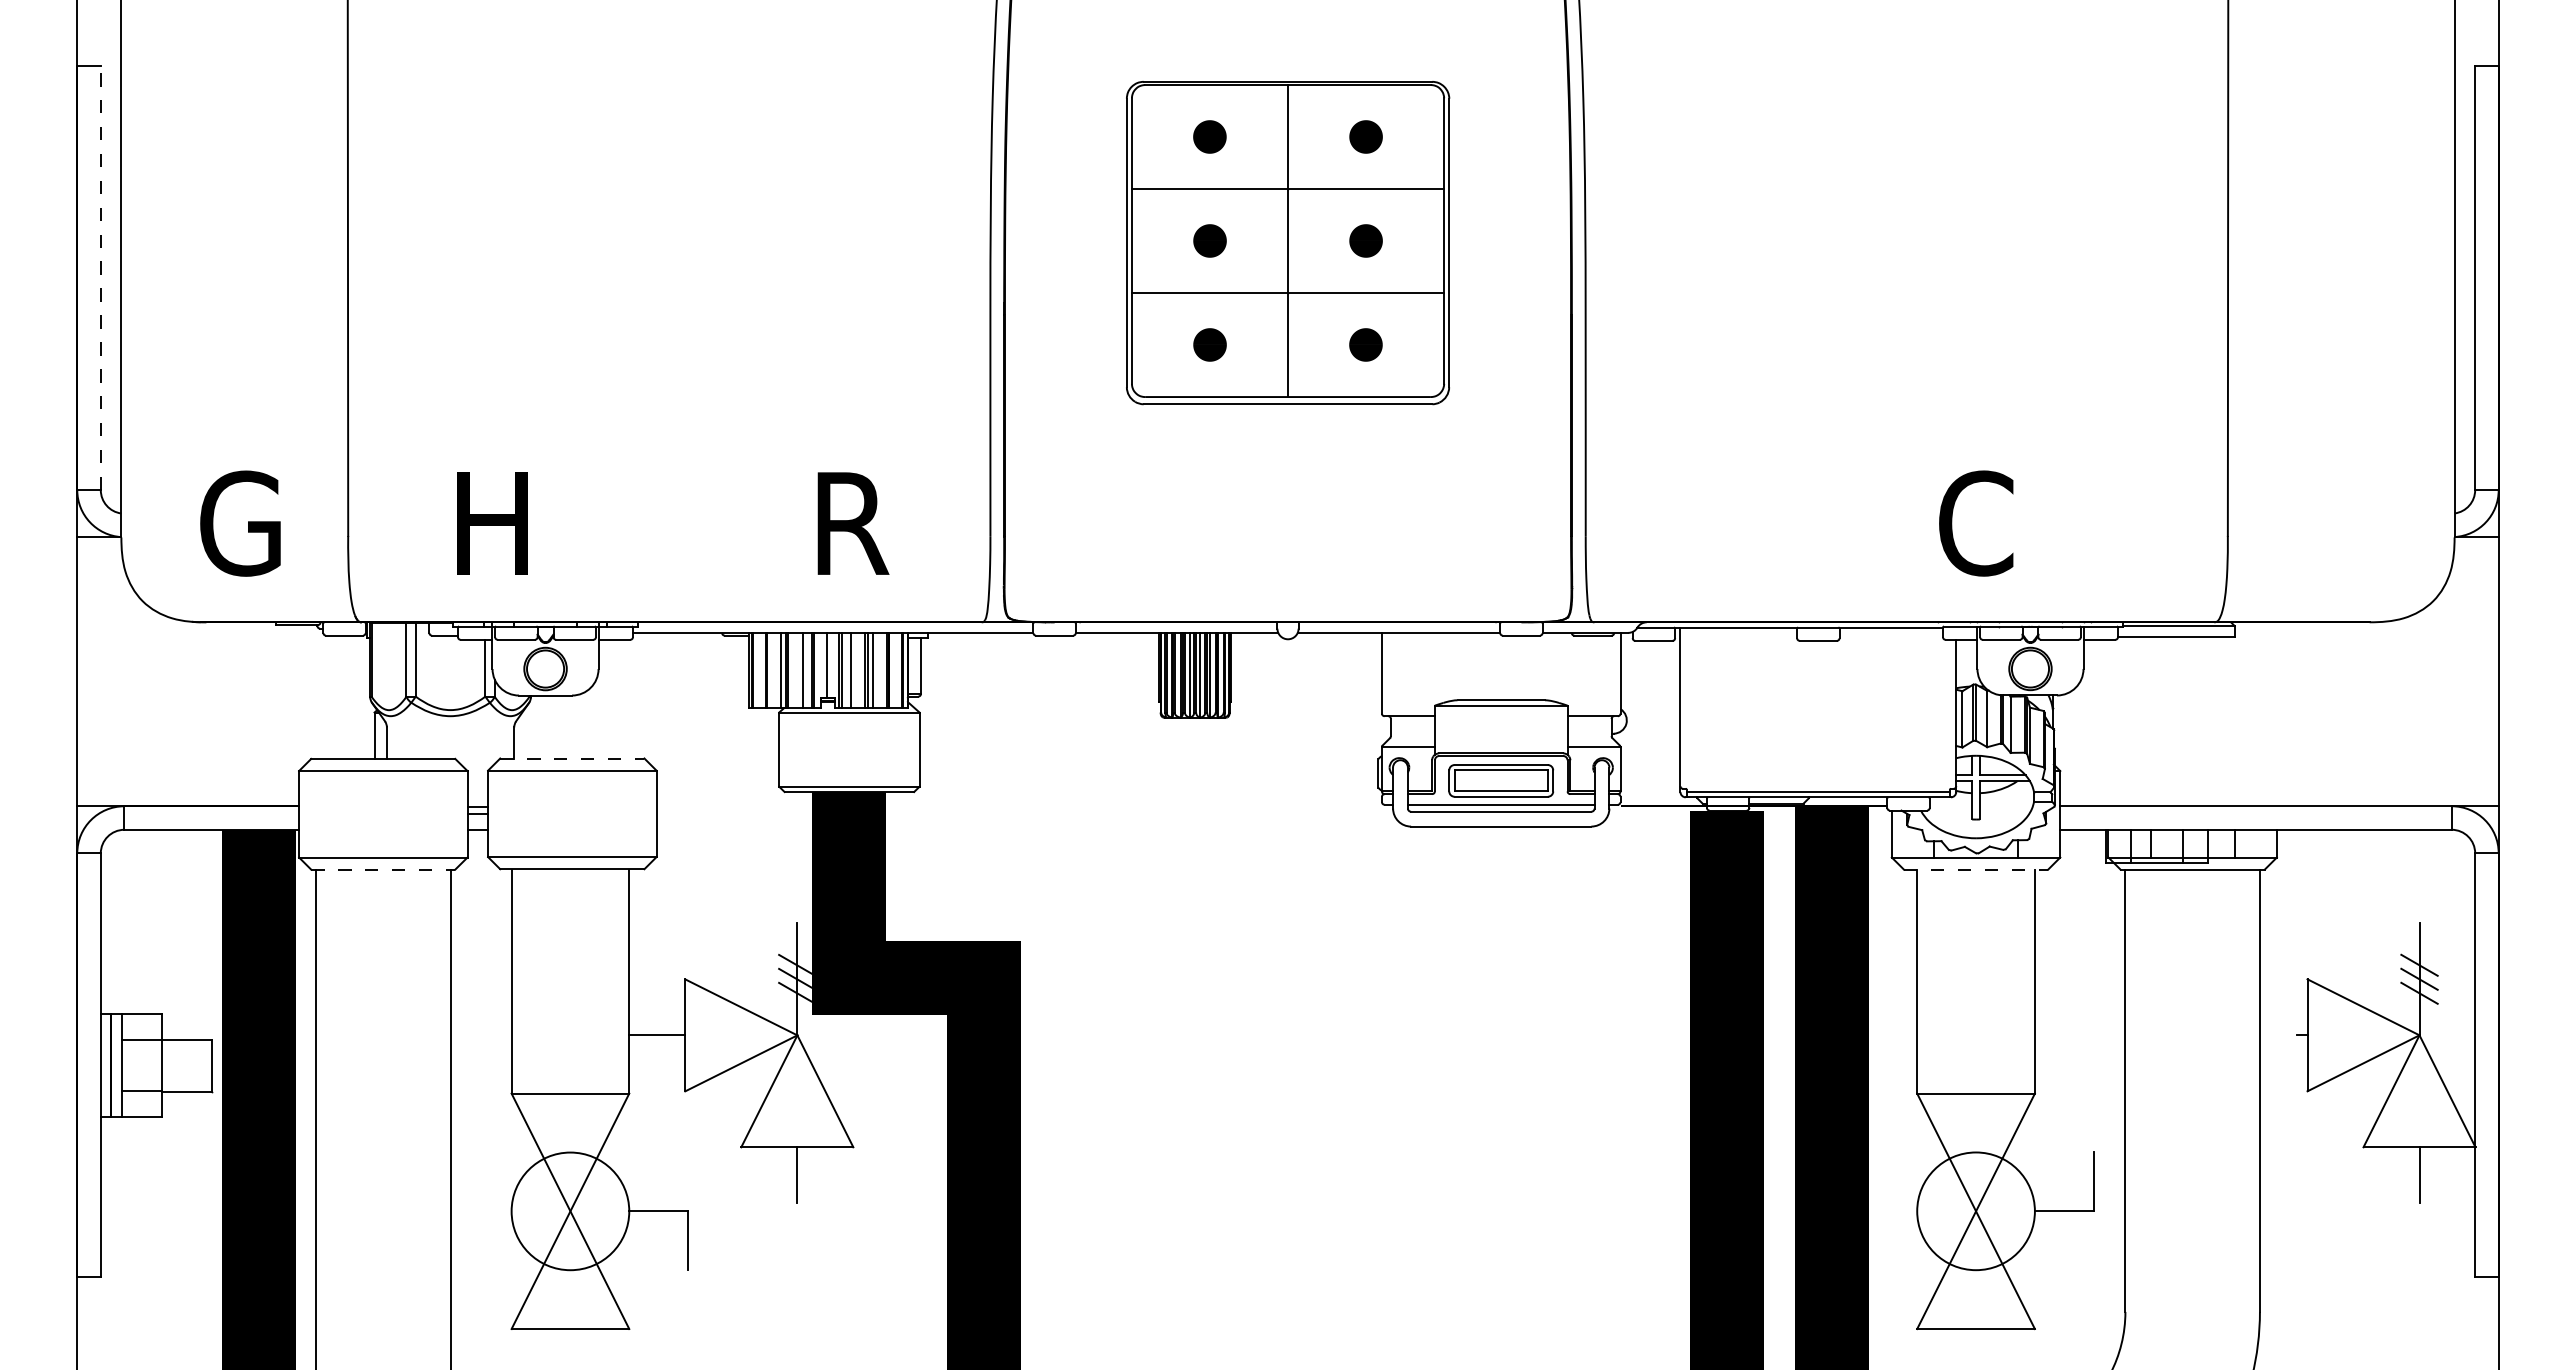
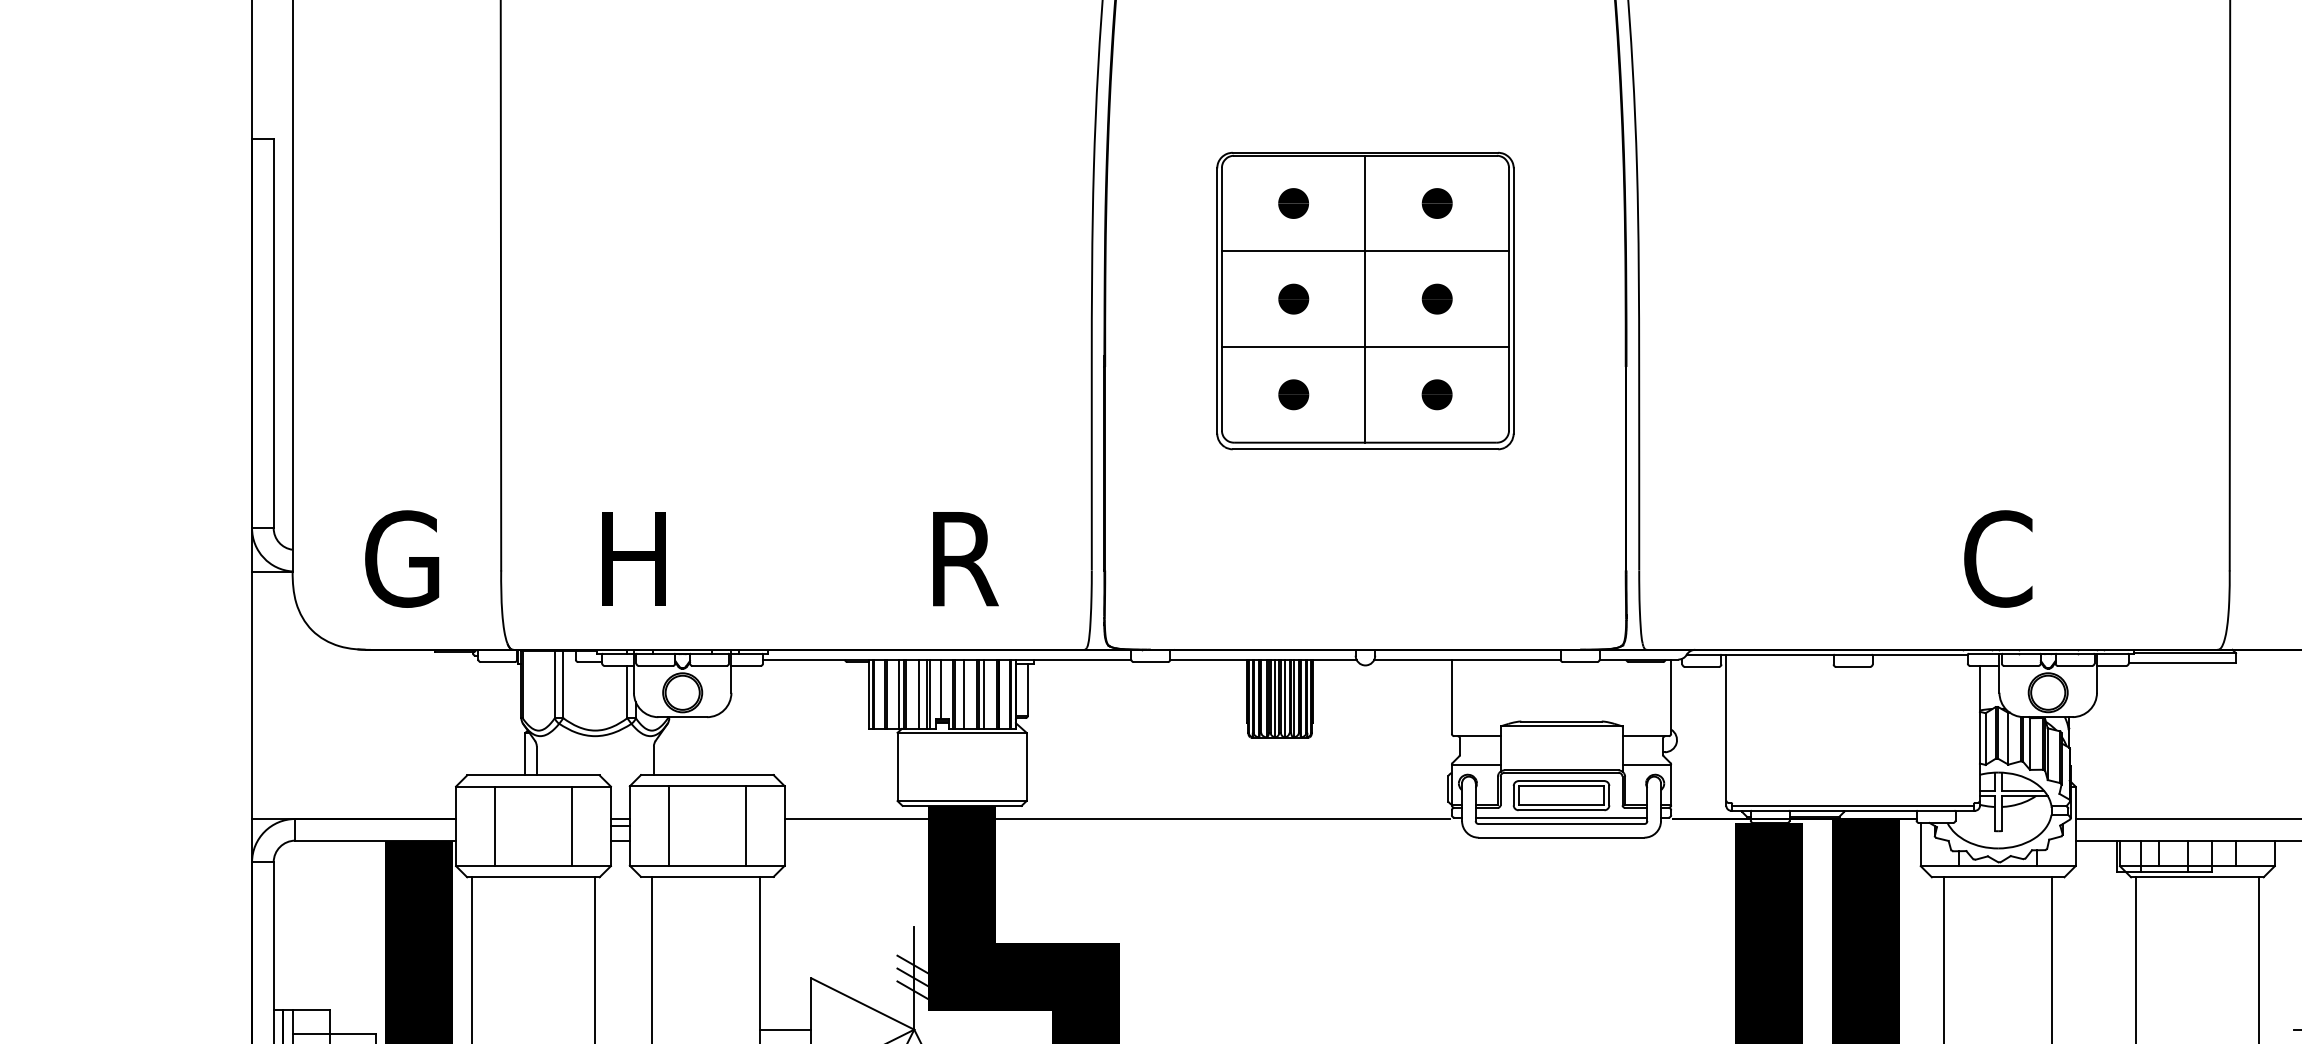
line: (100, 278) -> (273, 333), dashed -> solid
line: (572, 758) -> (707, 775), dashed -> solid
line: (1018, 806) -> (1117, 819), added
line: (530, 813) -> (668, 825), added
line: (614, 813) -> (746, 825), added
line: (341, 814) -> (495, 826), added
line: (425, 814) -> (572, 826), added
line: (383, 869) -> (533, 877), dashed -> solid
line: (1976, 869) -> (1998, 877), dashed -> solid

